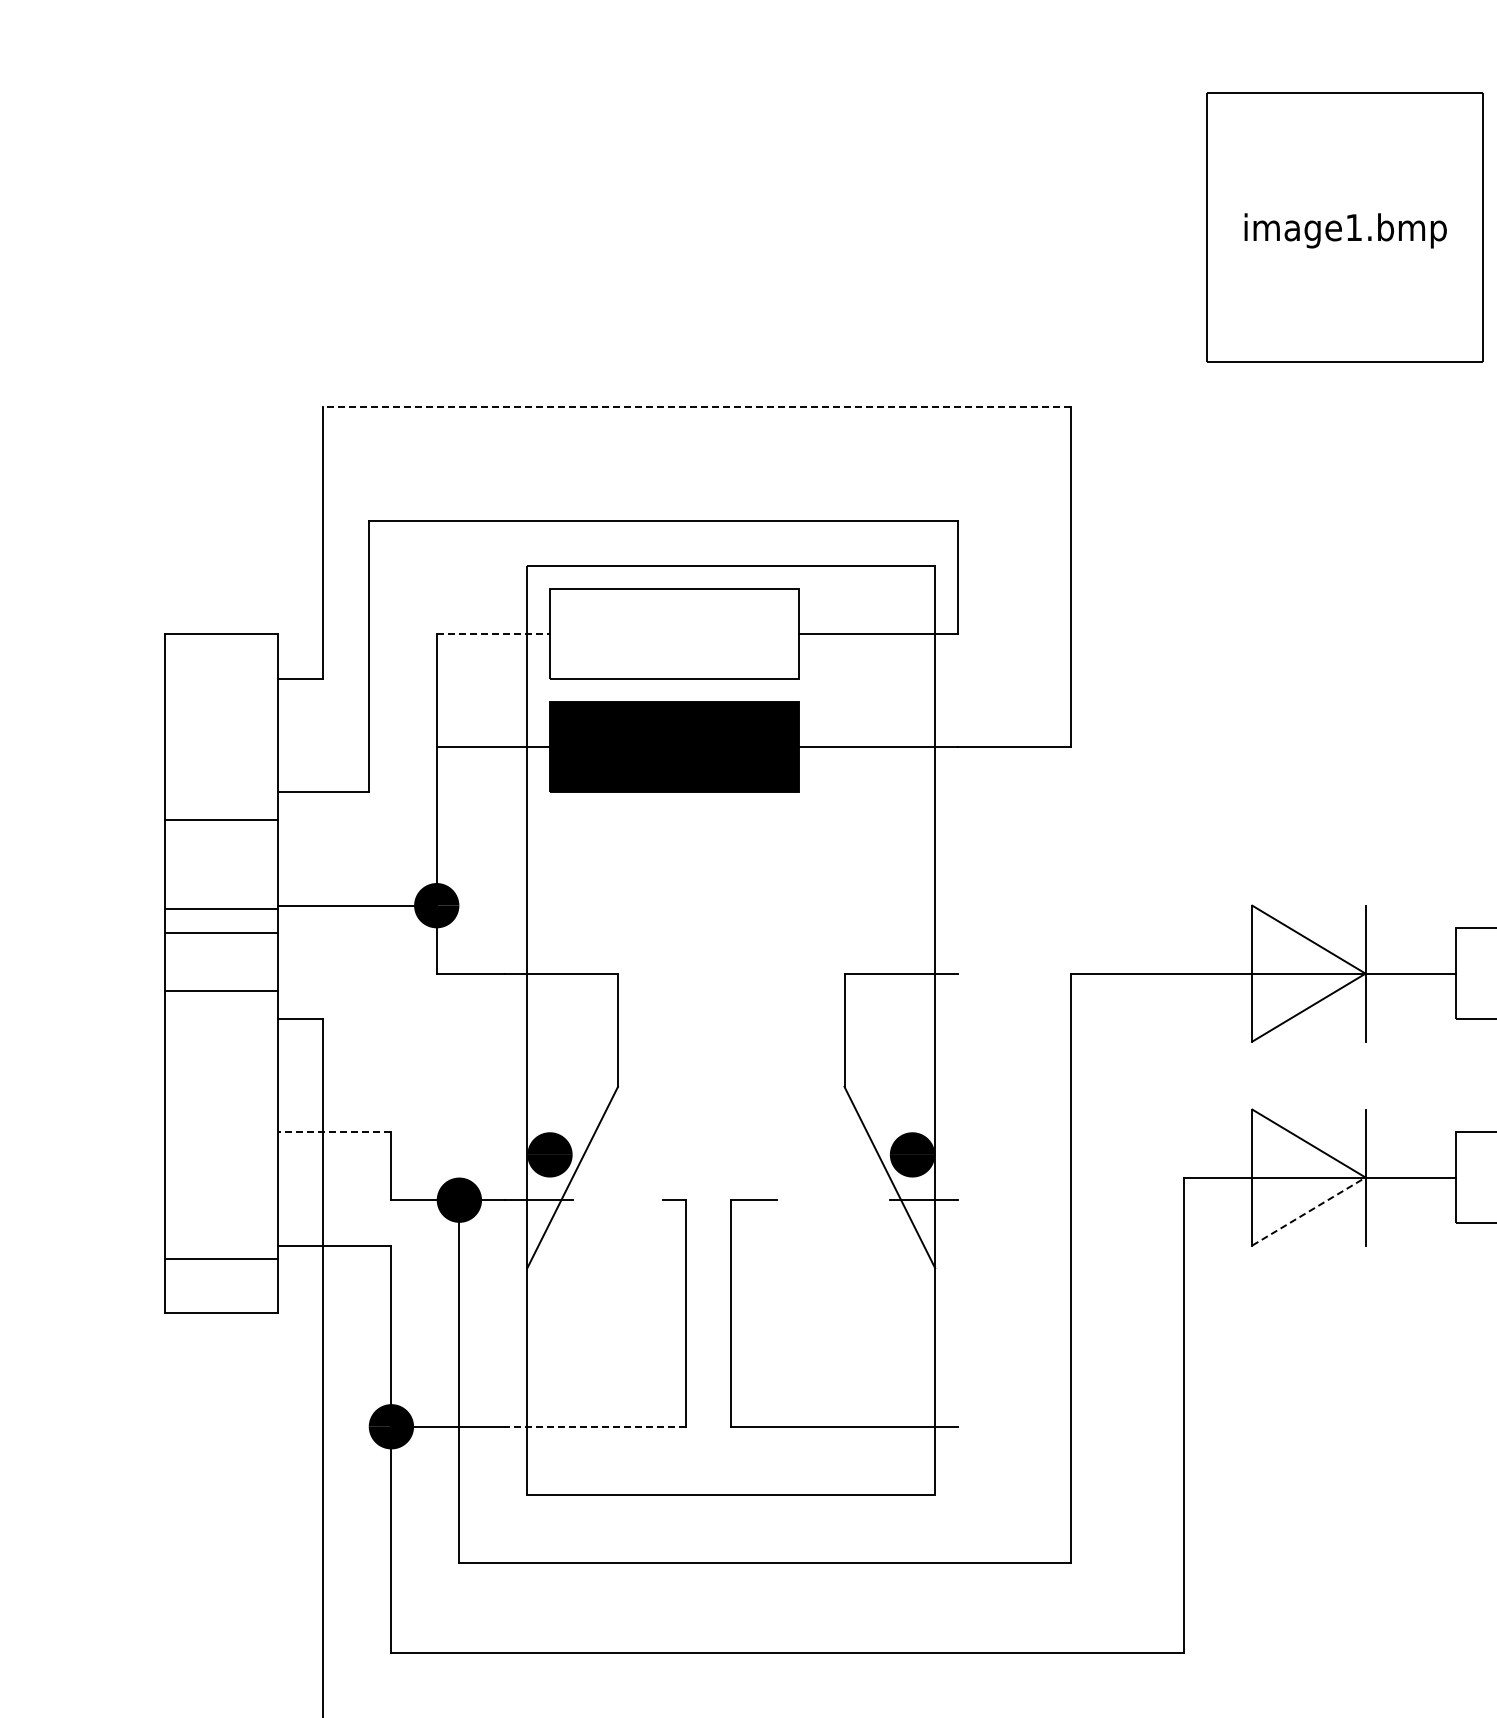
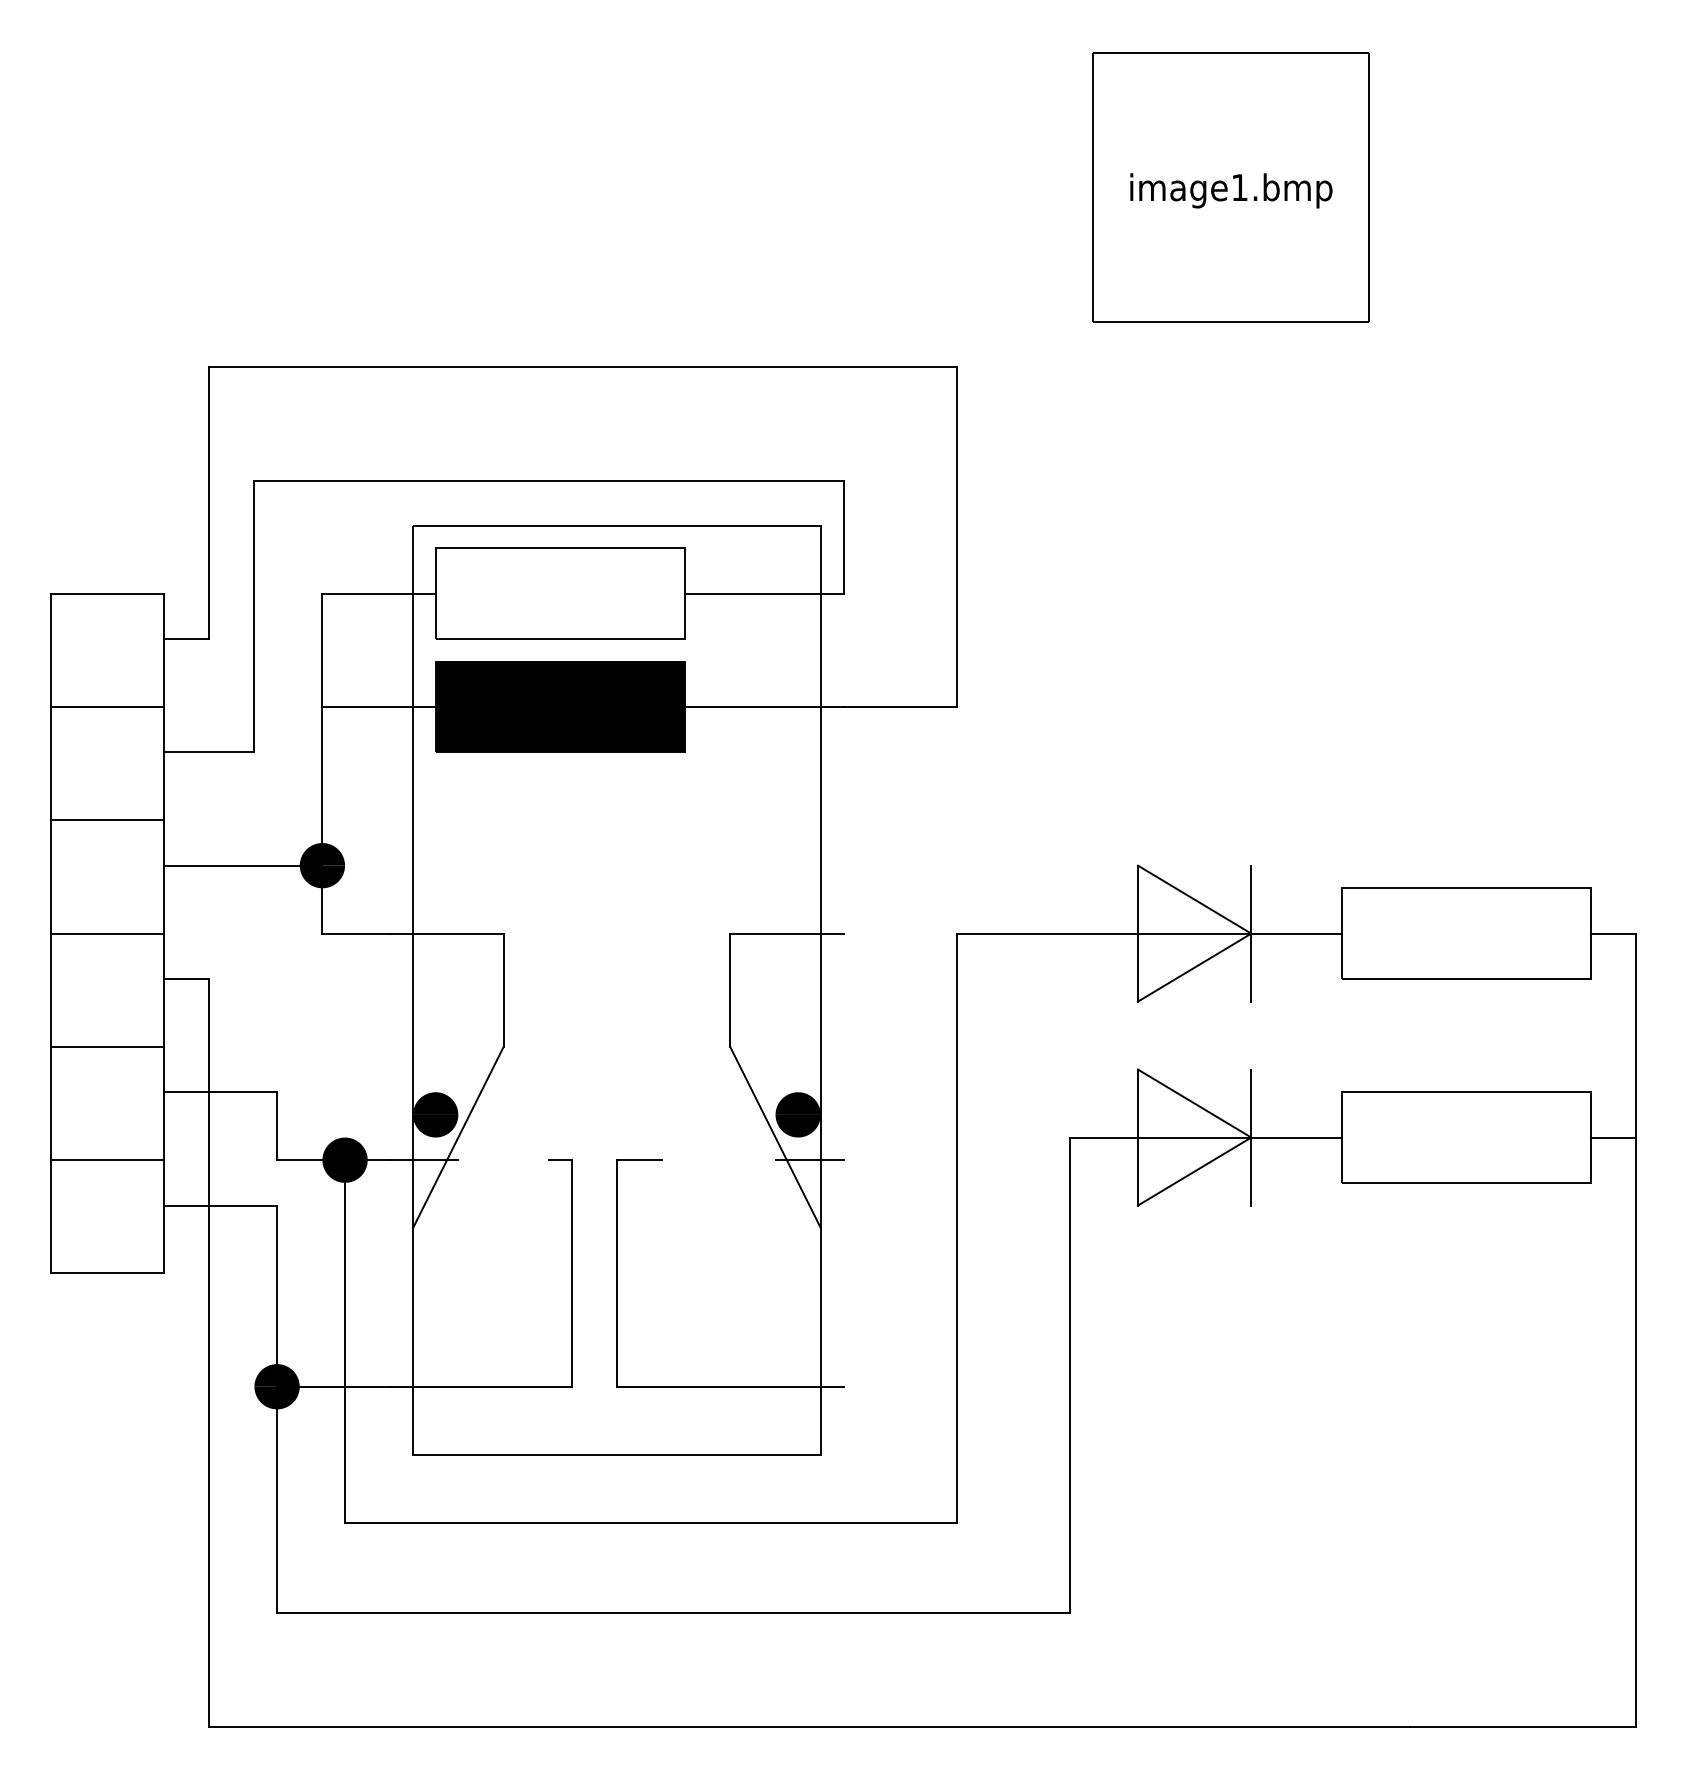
line: (696, 407) -> (582, 367), dashed -> solid
line: (493, 633) -> (379, 593), dashed -> solid
line: (220, 820) -> (106, 707), moved
line: (220, 908) -> (106, 933), moved
line: (220, 933) -> (106, 820), moved
line: (220, 990) -> (106, 1046), moved
line: (334, 1132) -> (220, 1092), dashed -> solid
line: (1309, 1211) -> (1195, 1171), dashed -> solid
line: (220, 1259) -> (106, 1160), moved
line: (595, 1426) -> (481, 1386), dashed -> solid

